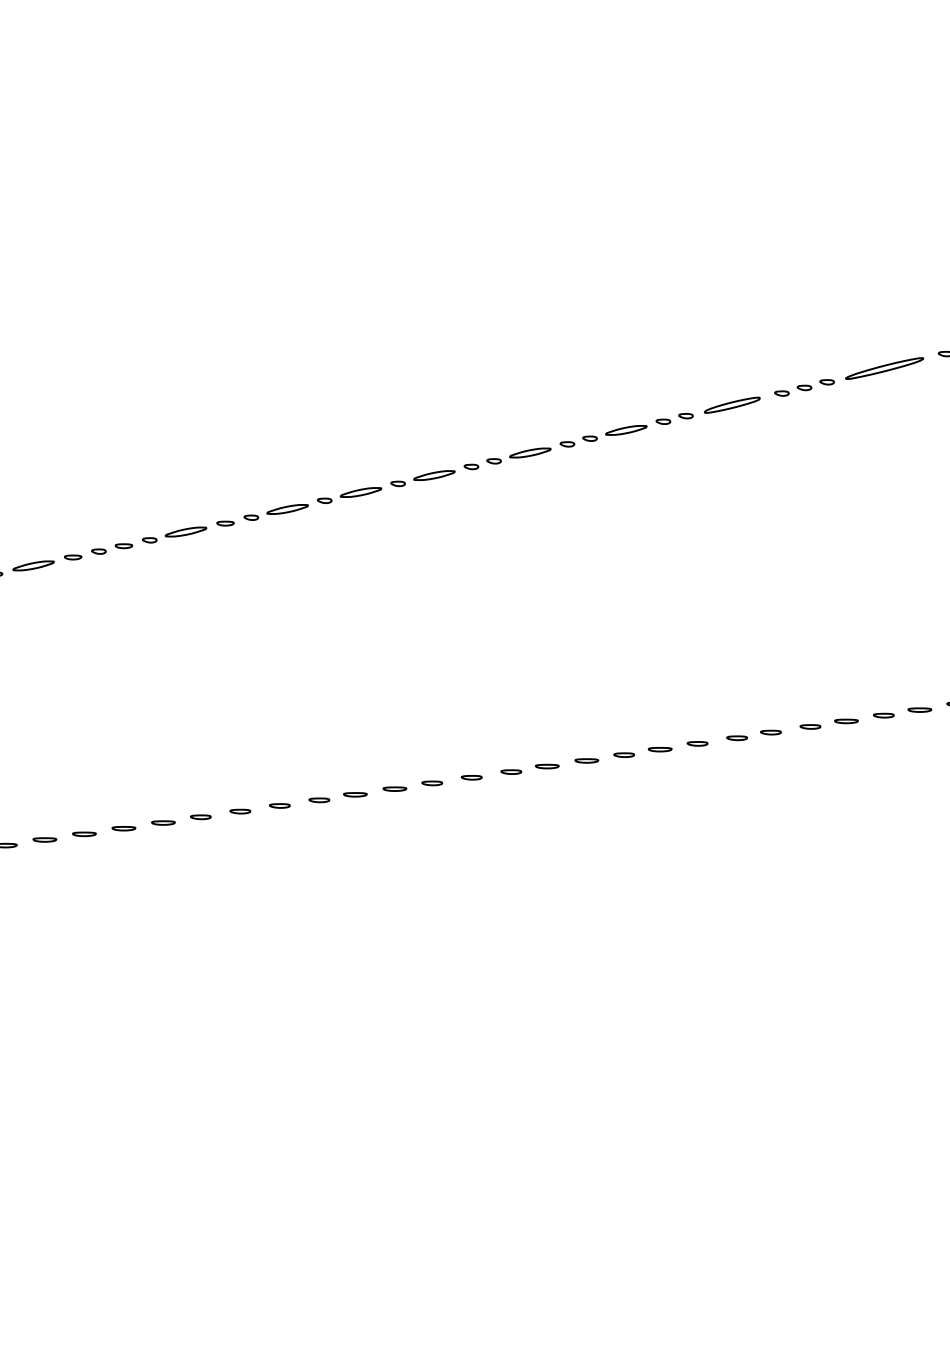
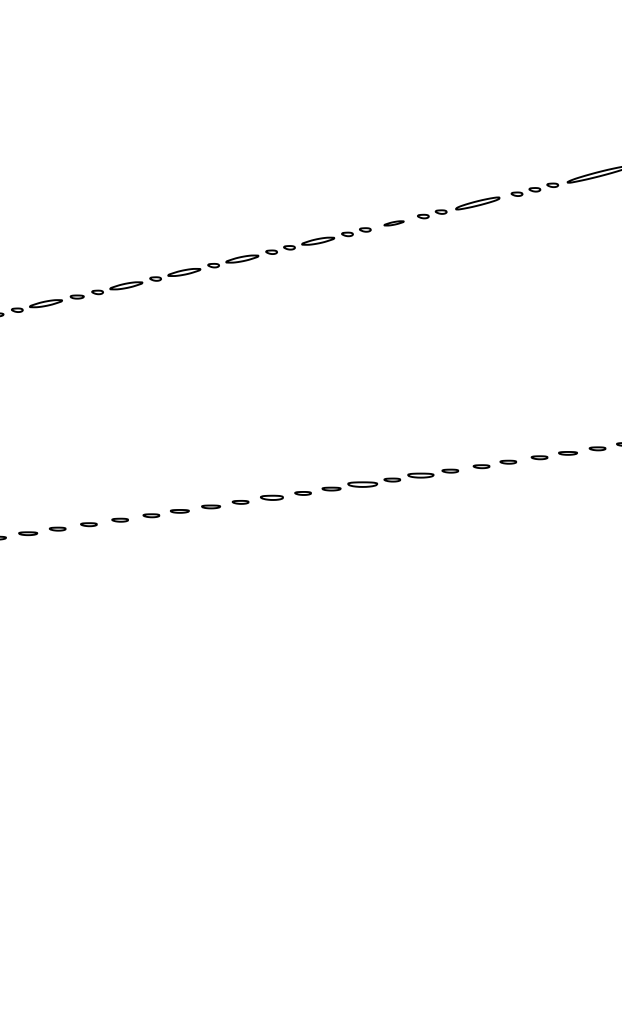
part: (626, 430) -> (394, 223), size x0.6
part: (659, 749) -> (420, 475), size x1.4
part: (586, 760) -> (362, 484), size x1.6
part: (471, 777) -> (271, 497), size x1.4

